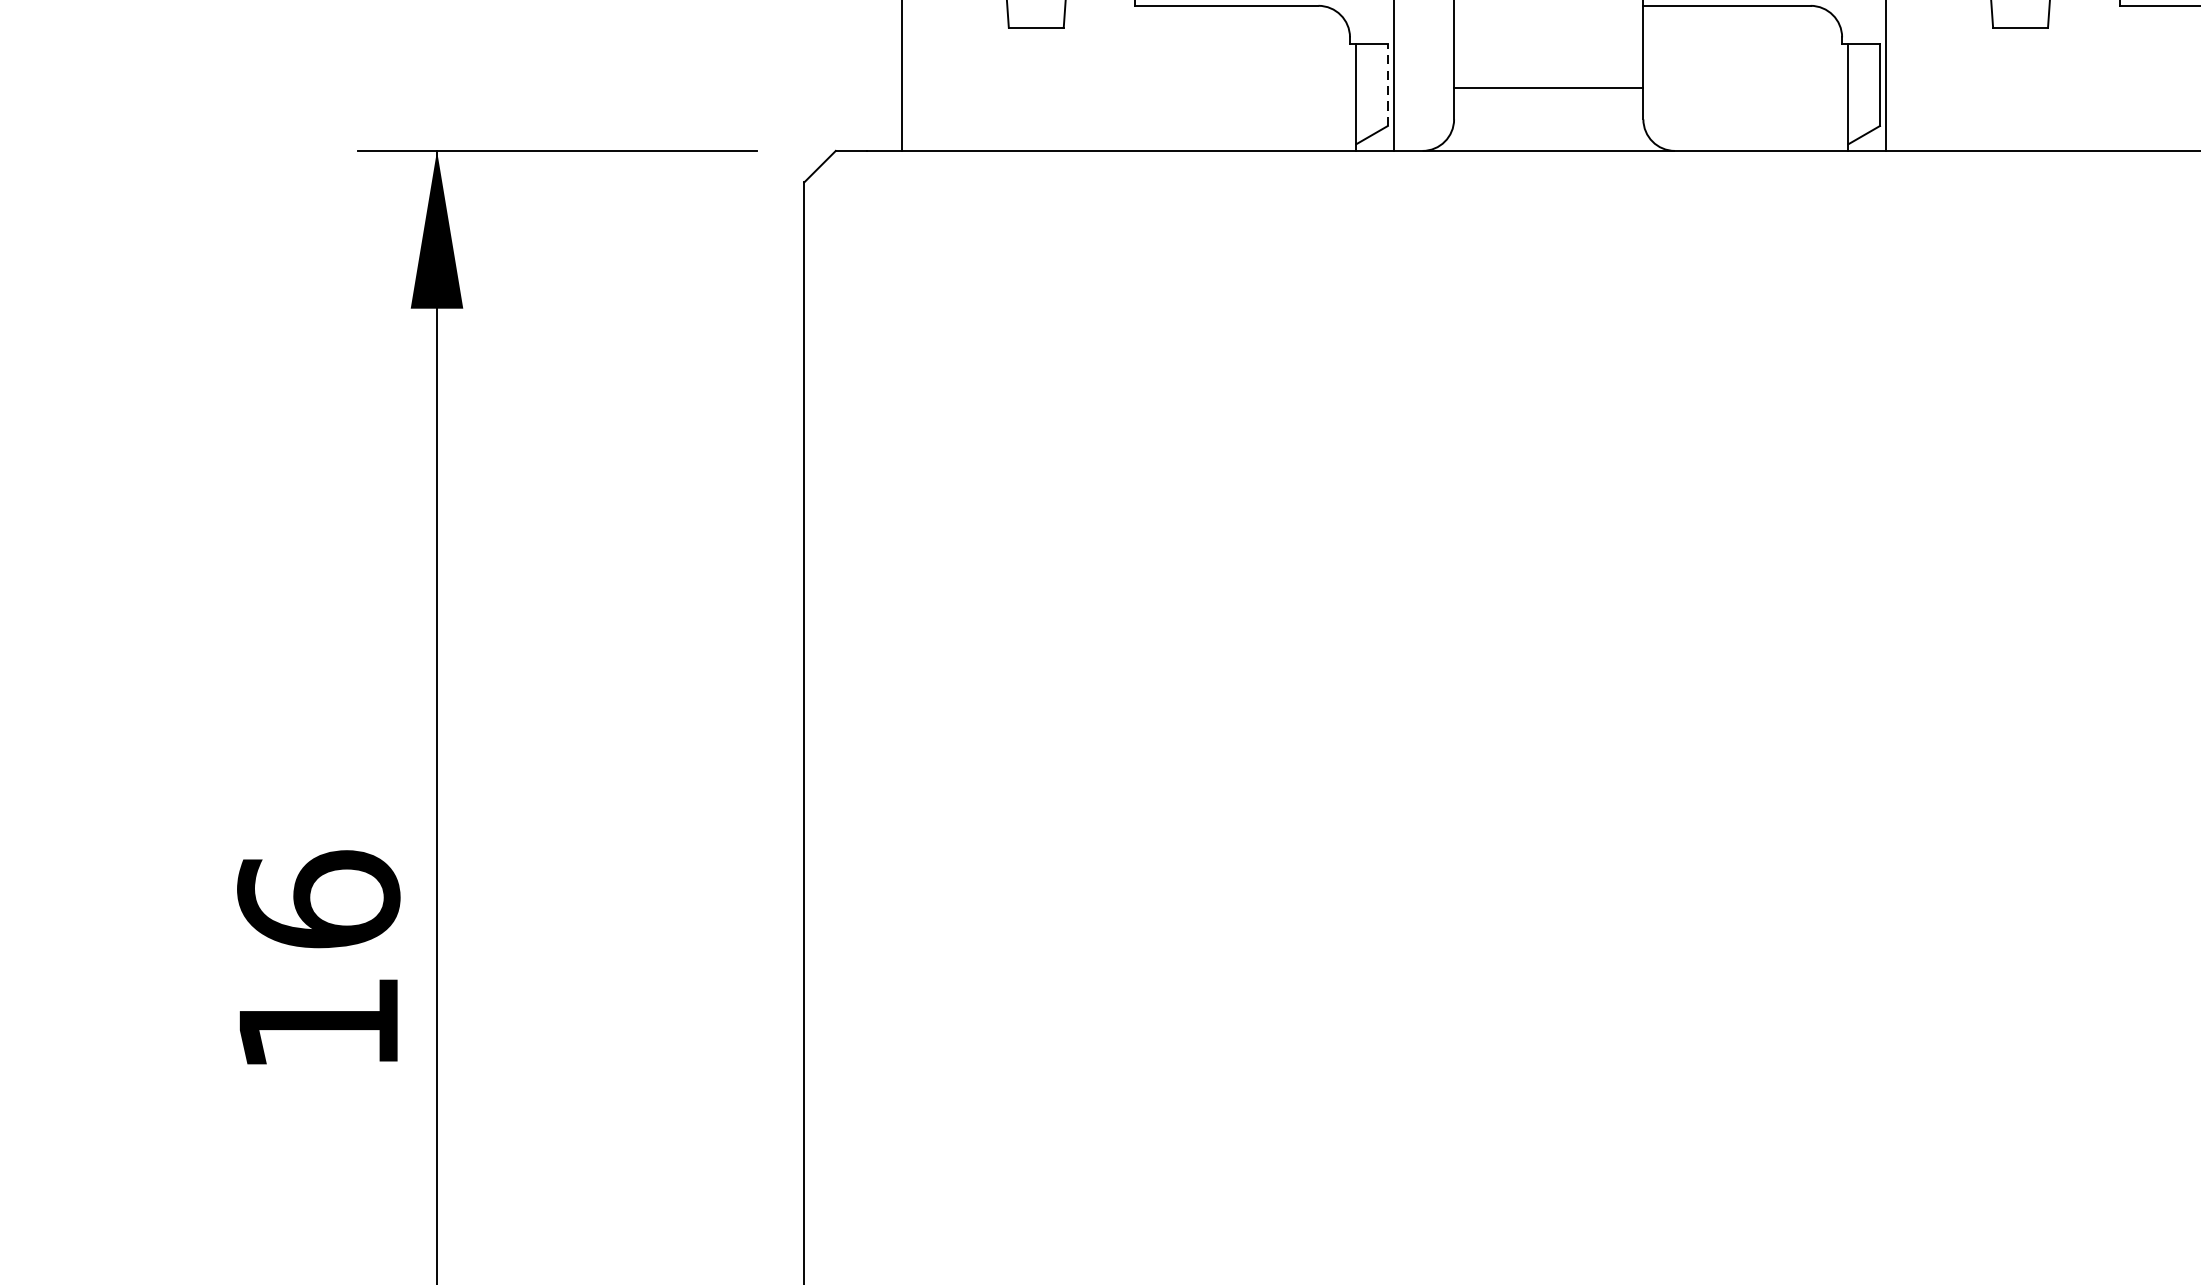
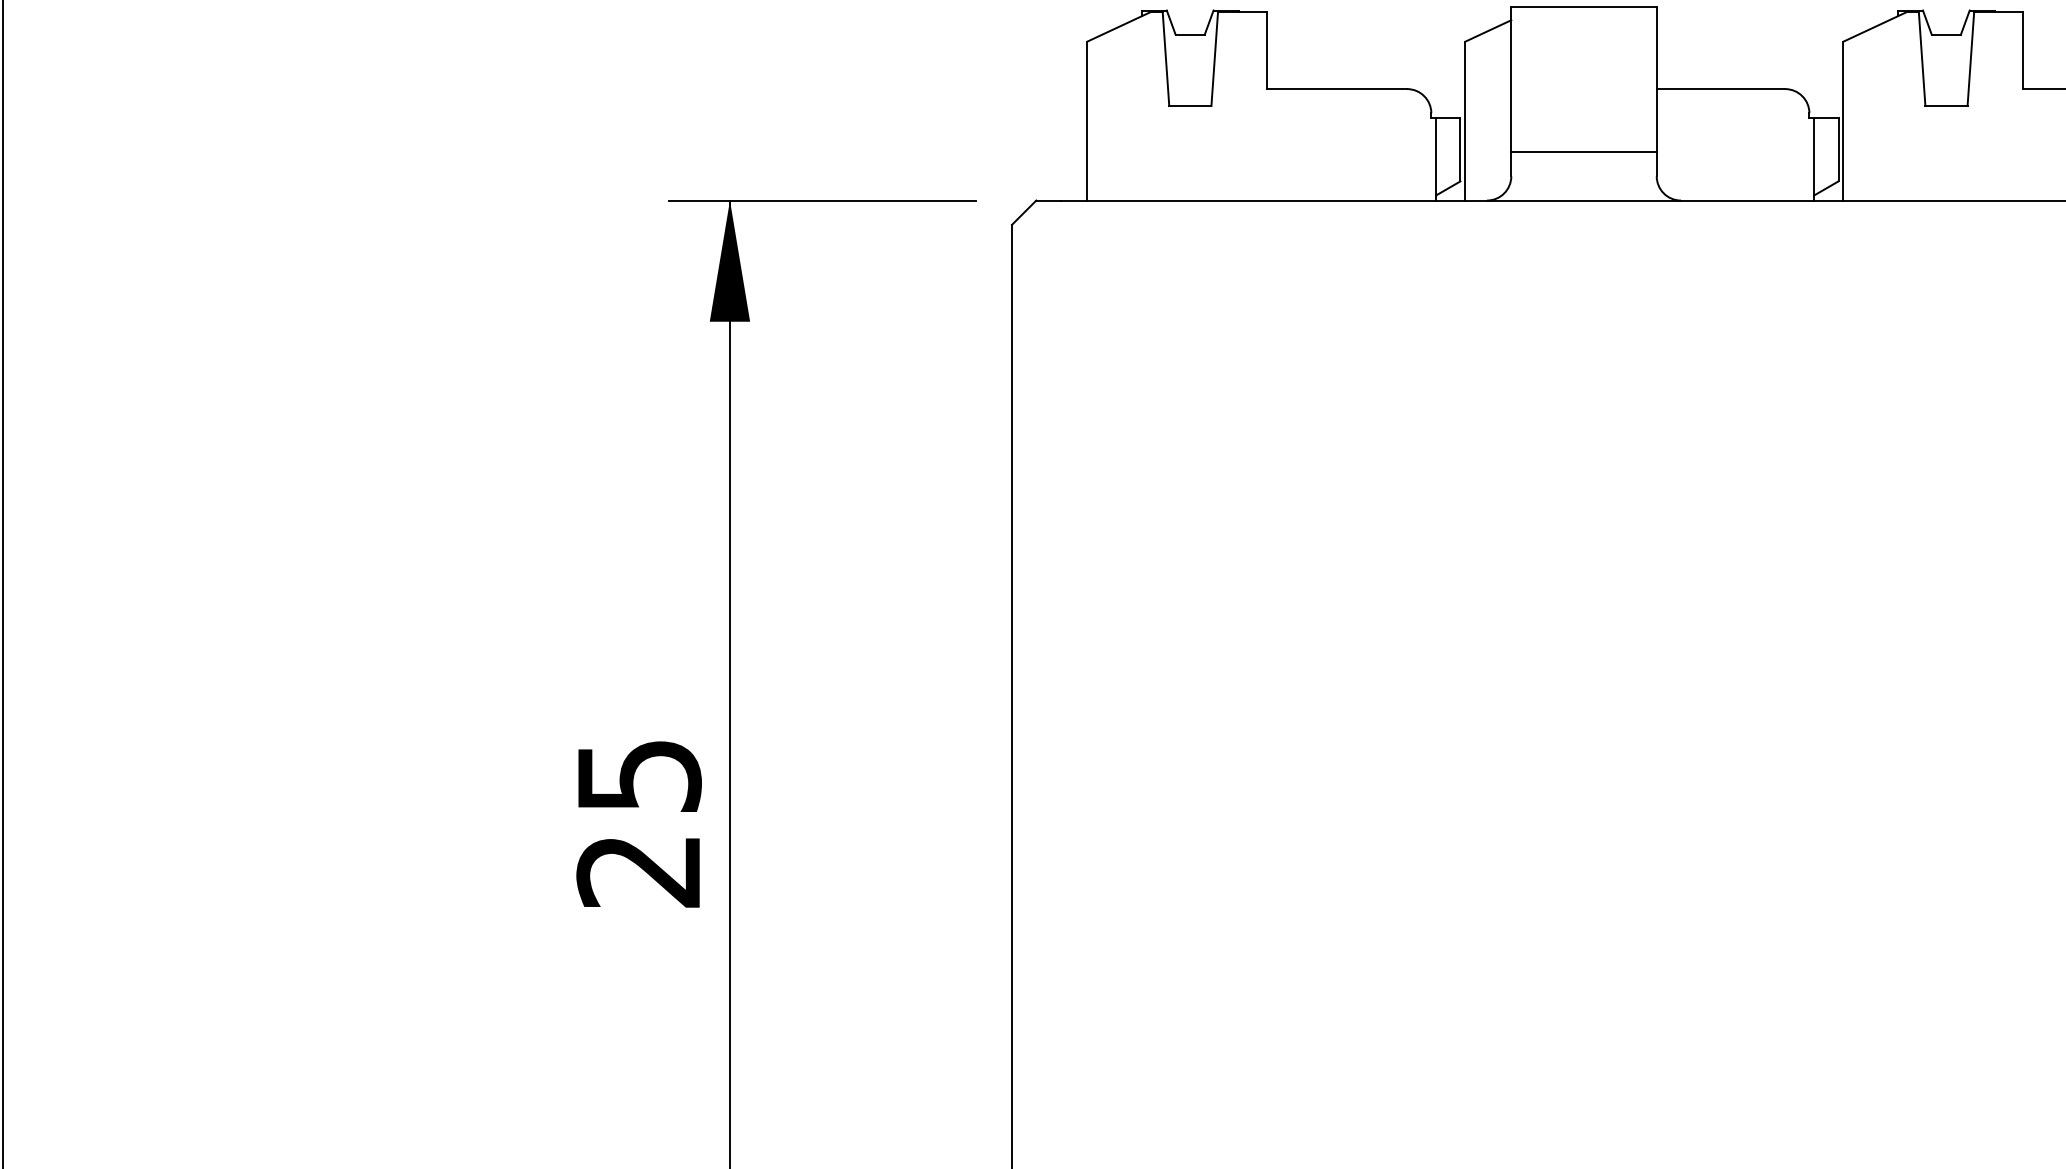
line: (1387, 84) -> (1460, 149), dashed -> solid
text: (317, 960) -> (638, 822), 16 -> 25

